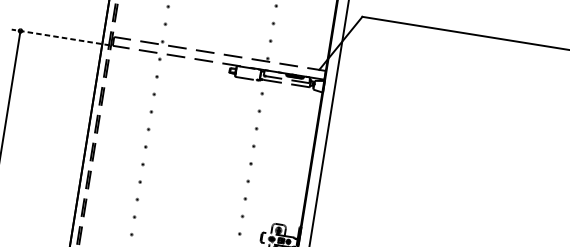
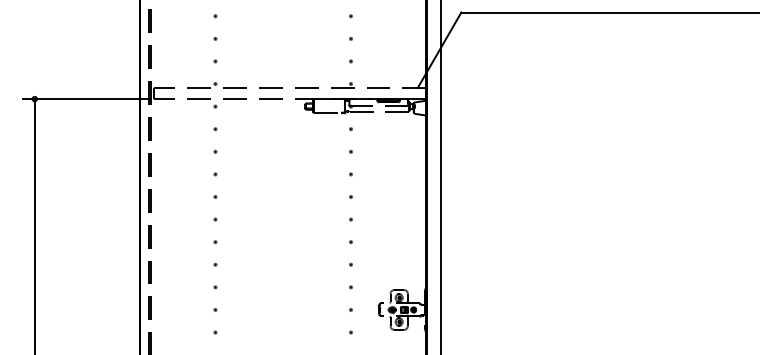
line: (60, 37) -> (86, 99), dashed -> solid

